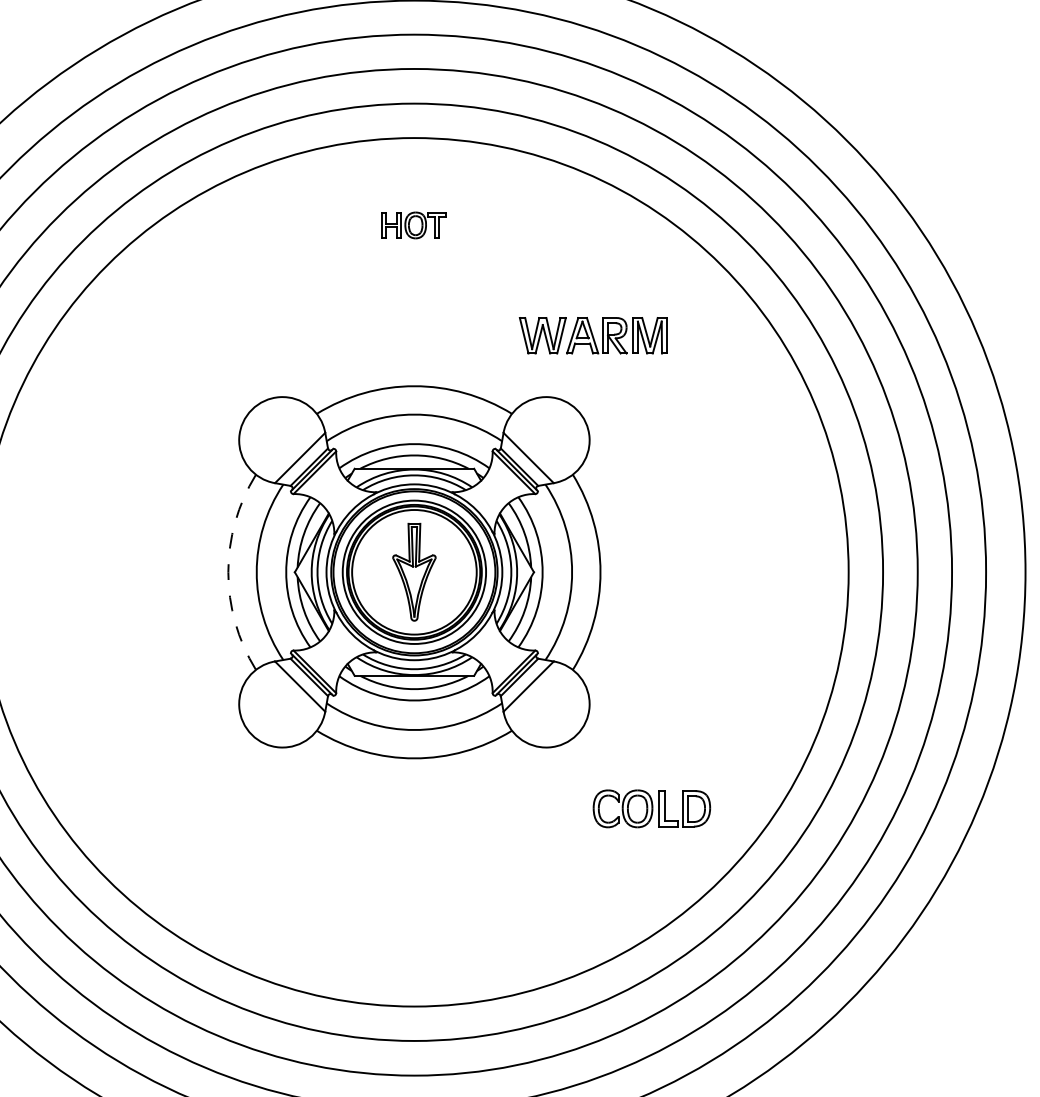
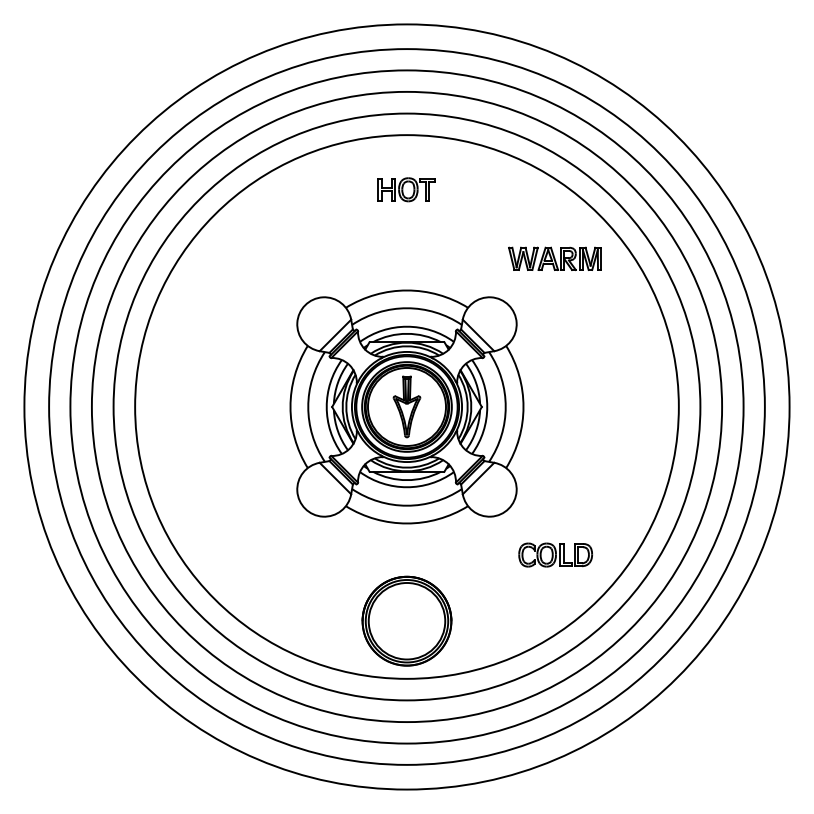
part: (413, 224) -> (406, 189), size x1.43
part: (592, 335) -> (554, 258), moved
arc: (228, 571) -> (290, 406), dashed -> solid
part: (413, 913) -> (406, 620), added

